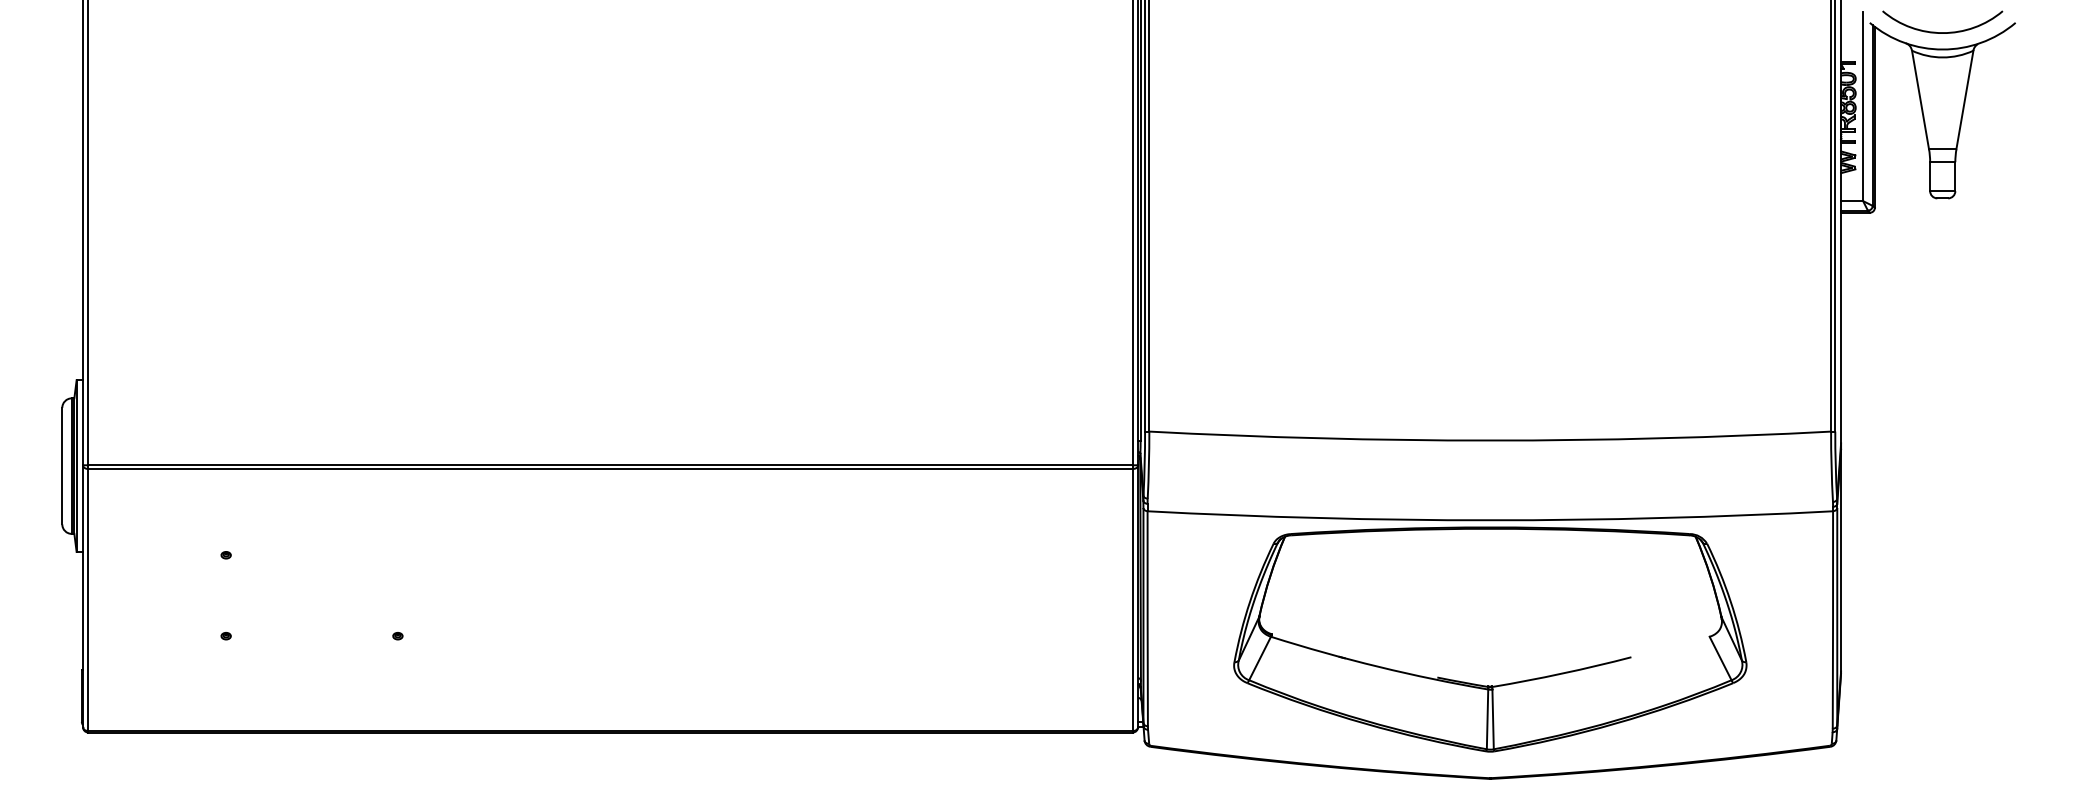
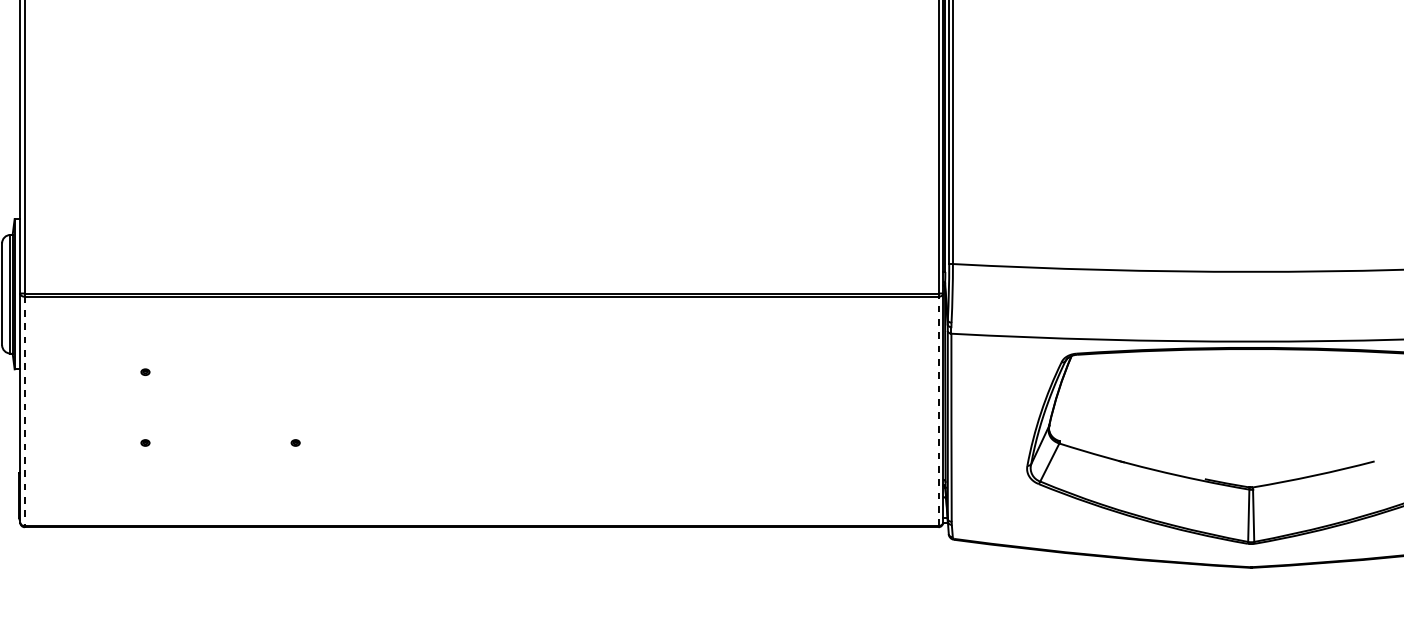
line: (1132, 599) -> (938, 410), solid -> dashed
line: (88, 600) -> (25, 411), solid -> dashed

